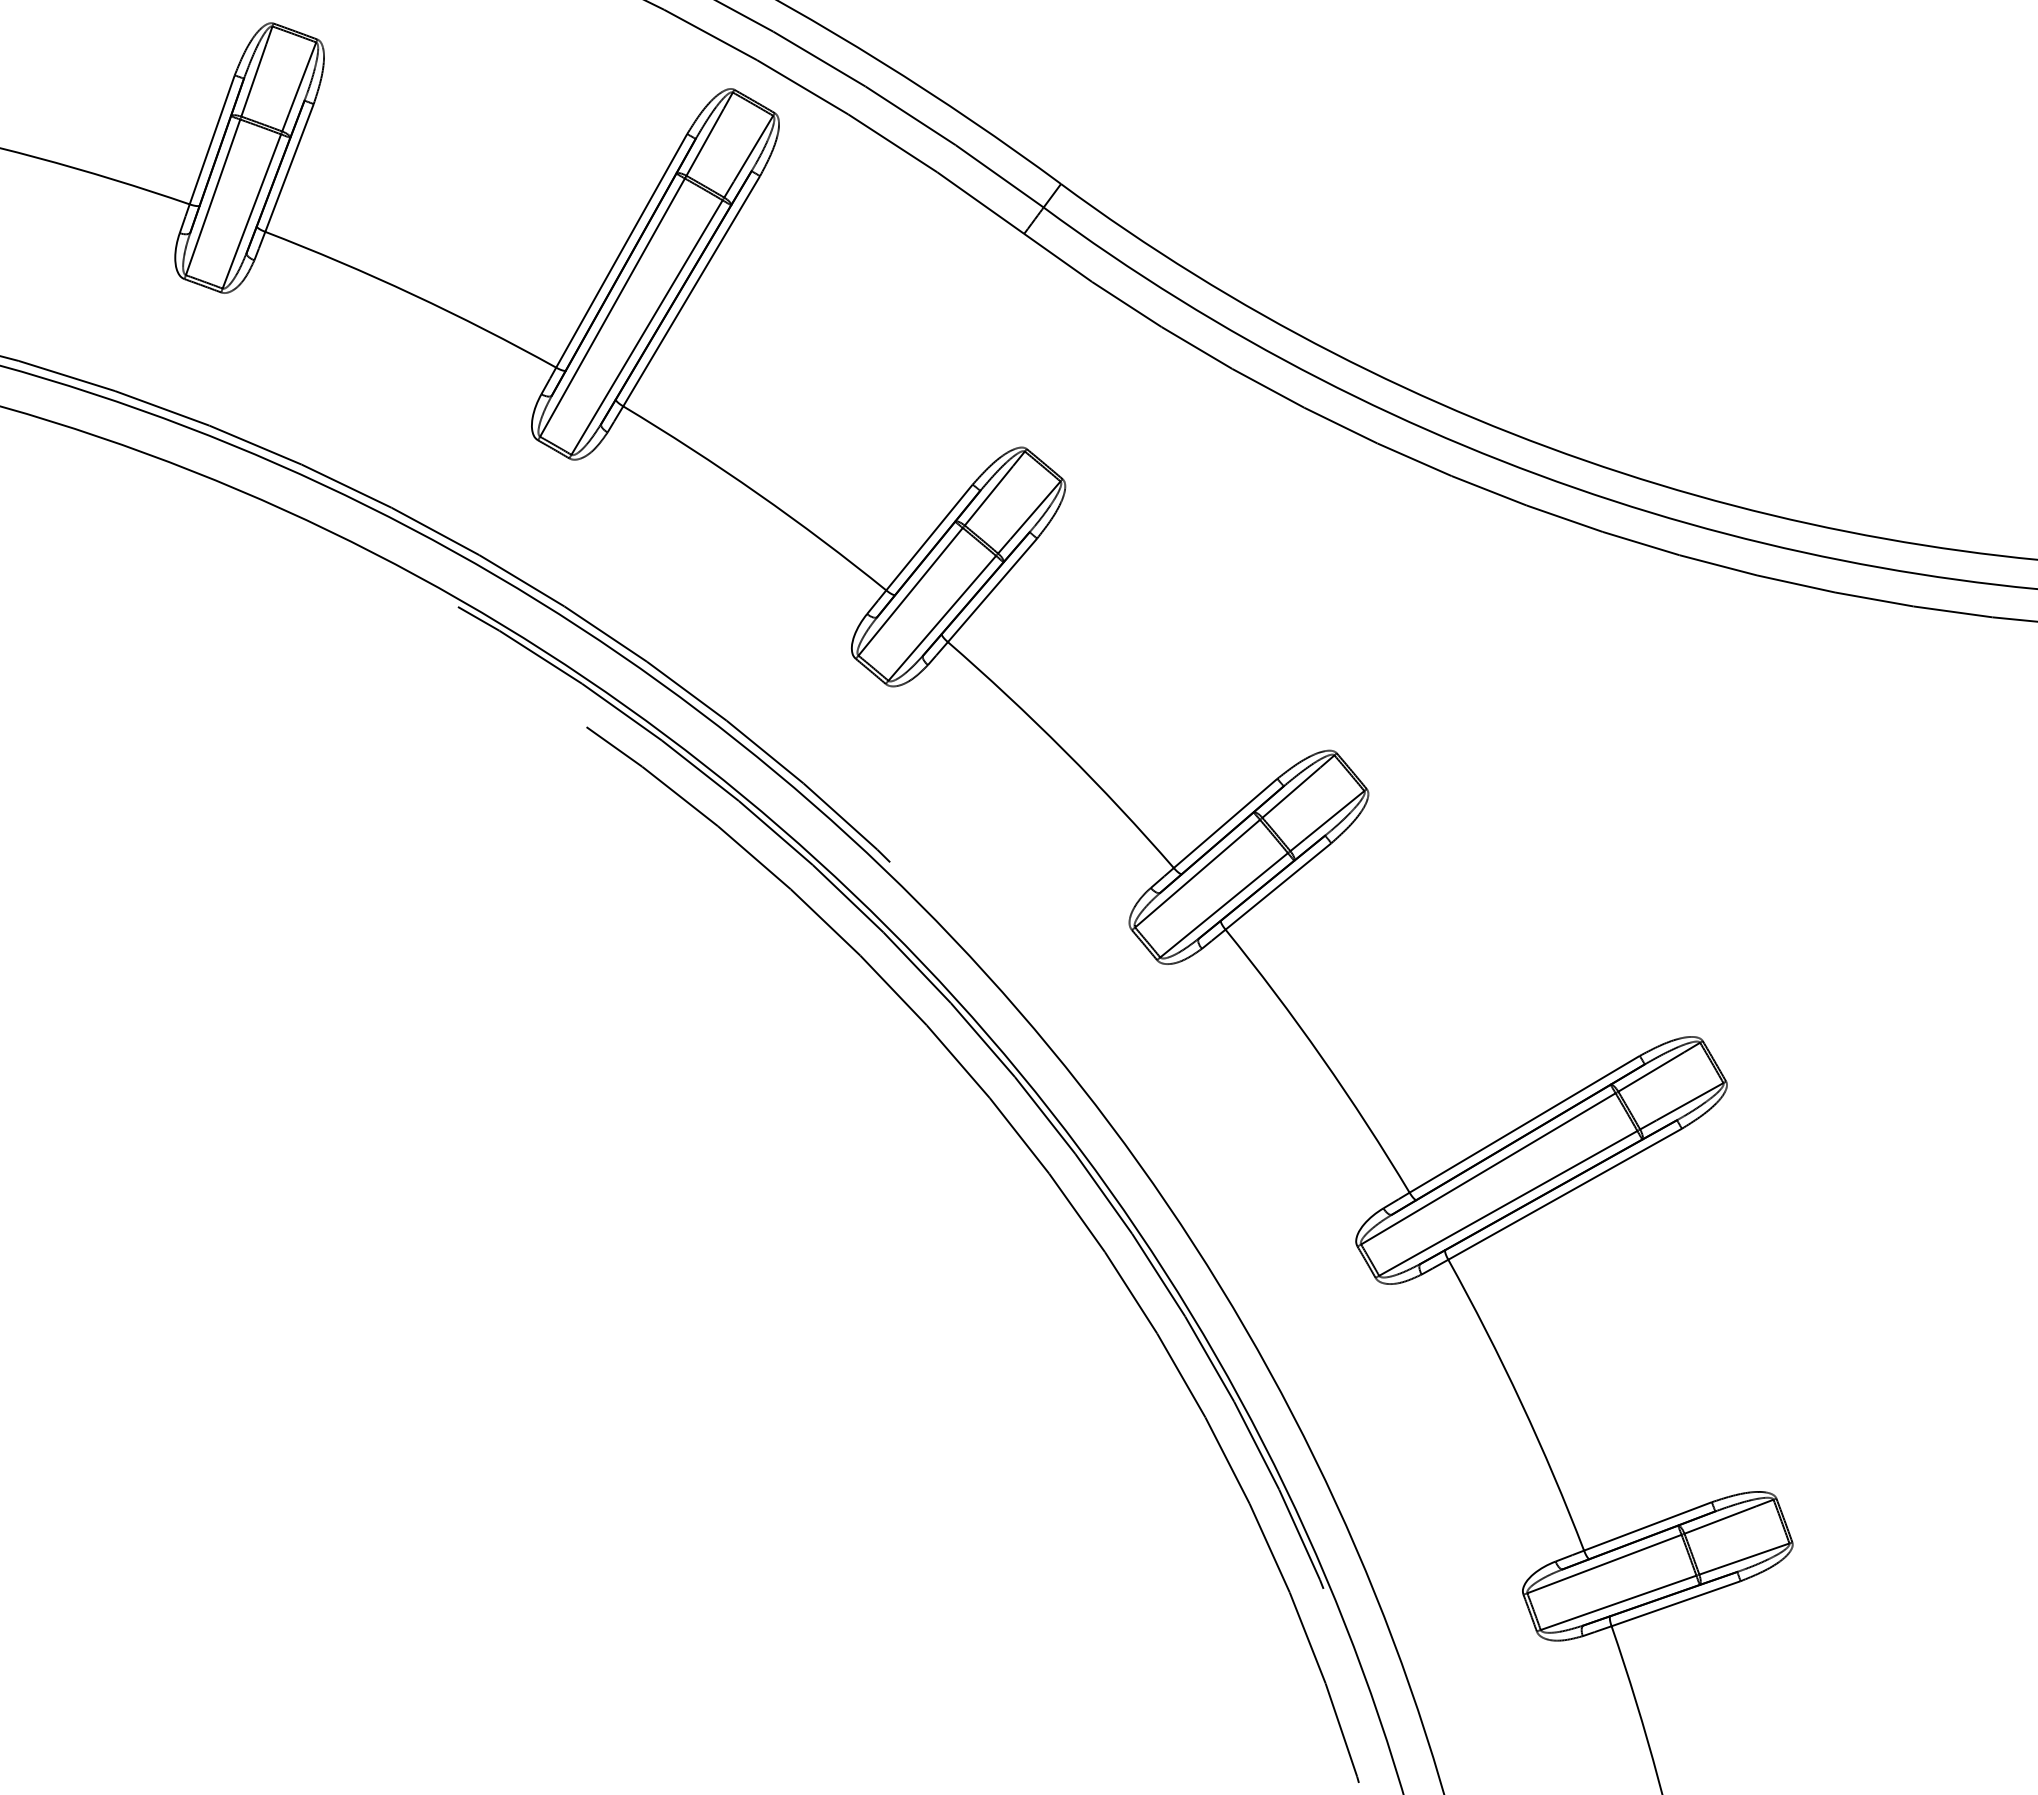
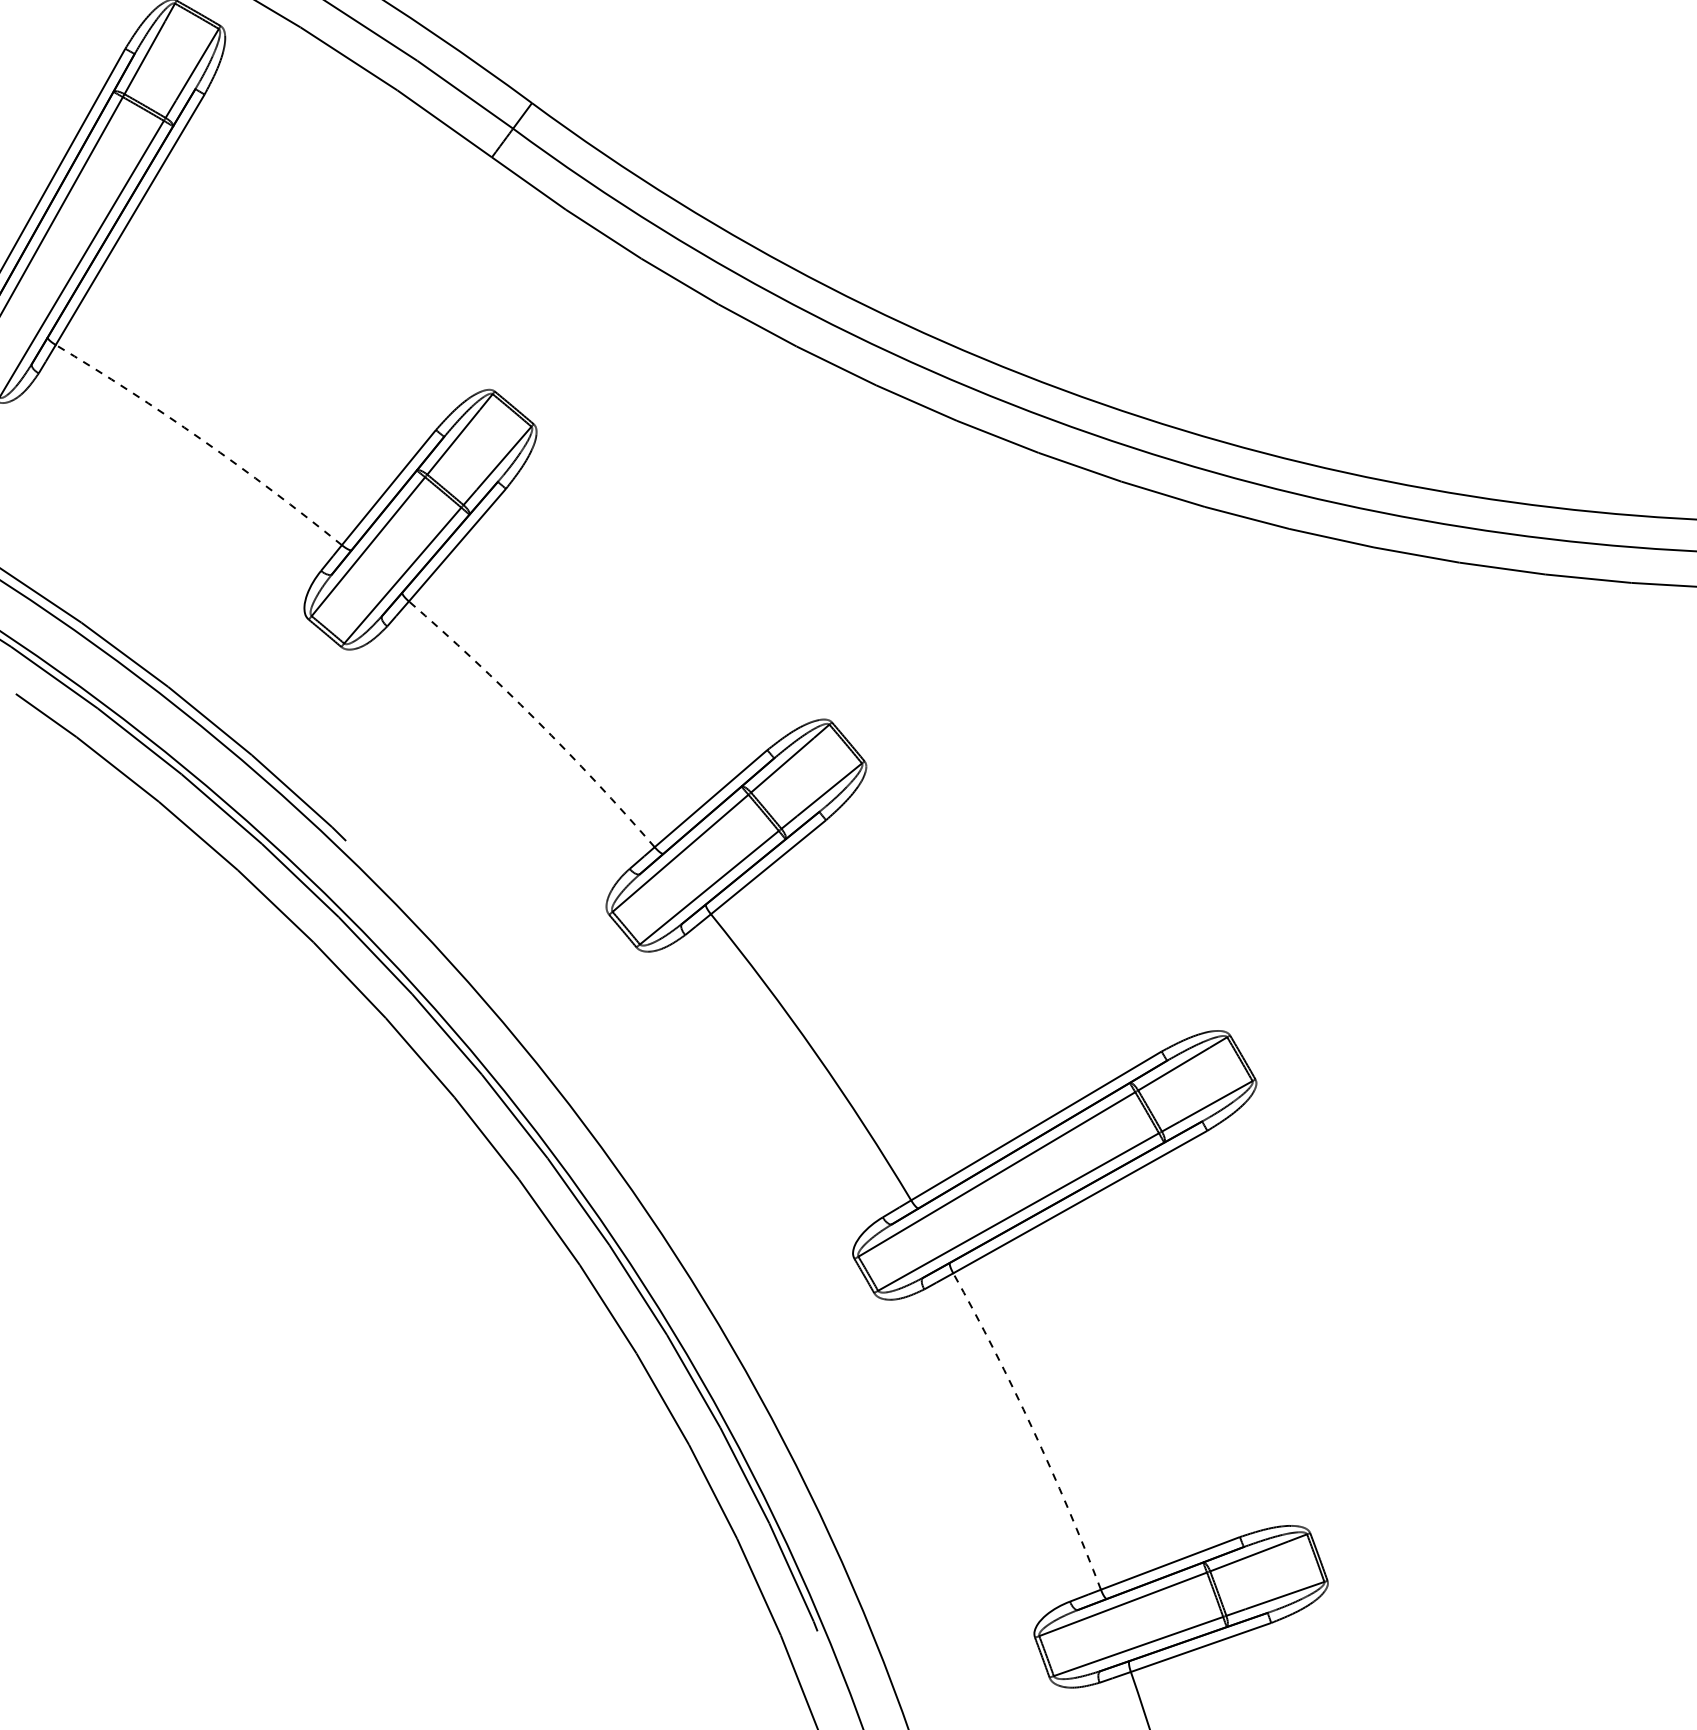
arc: (758, 493) -> (202, 439), solid -> dashed
arc: (1064, 751) -> (535, 720), solid -> dashed
arc: (1521, 1402) -> (1032, 1428), solid -> dashed

